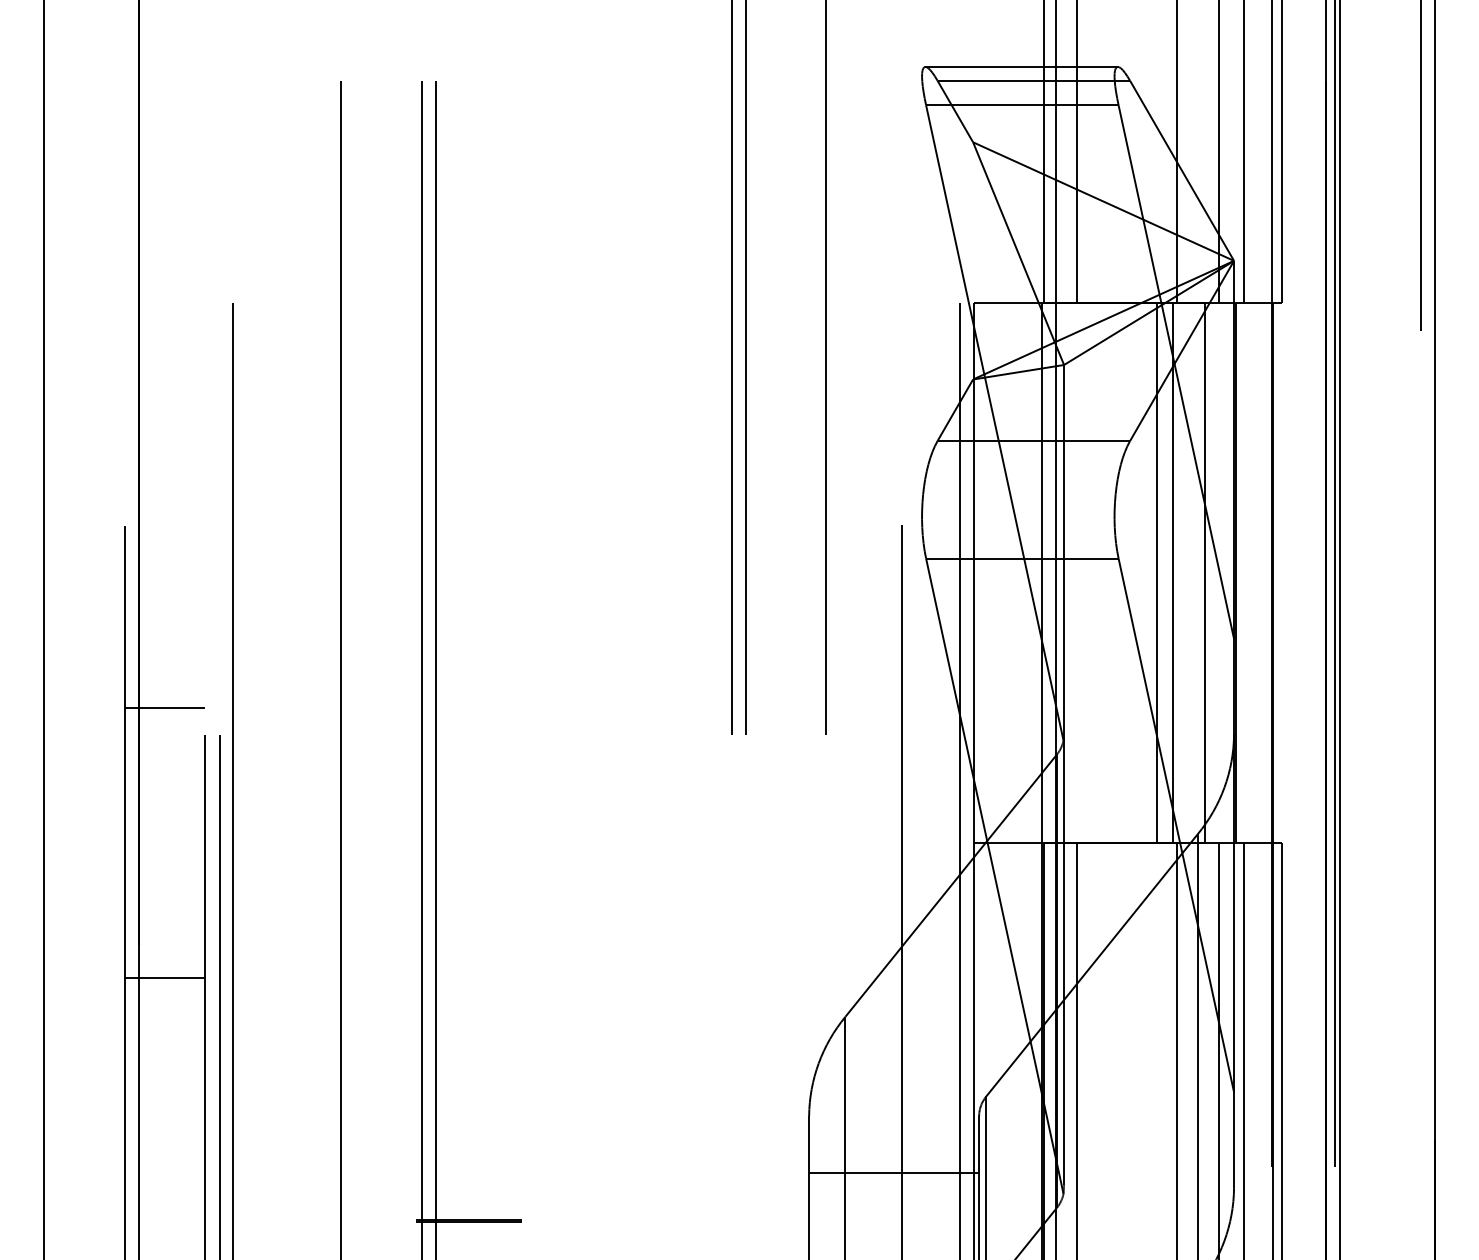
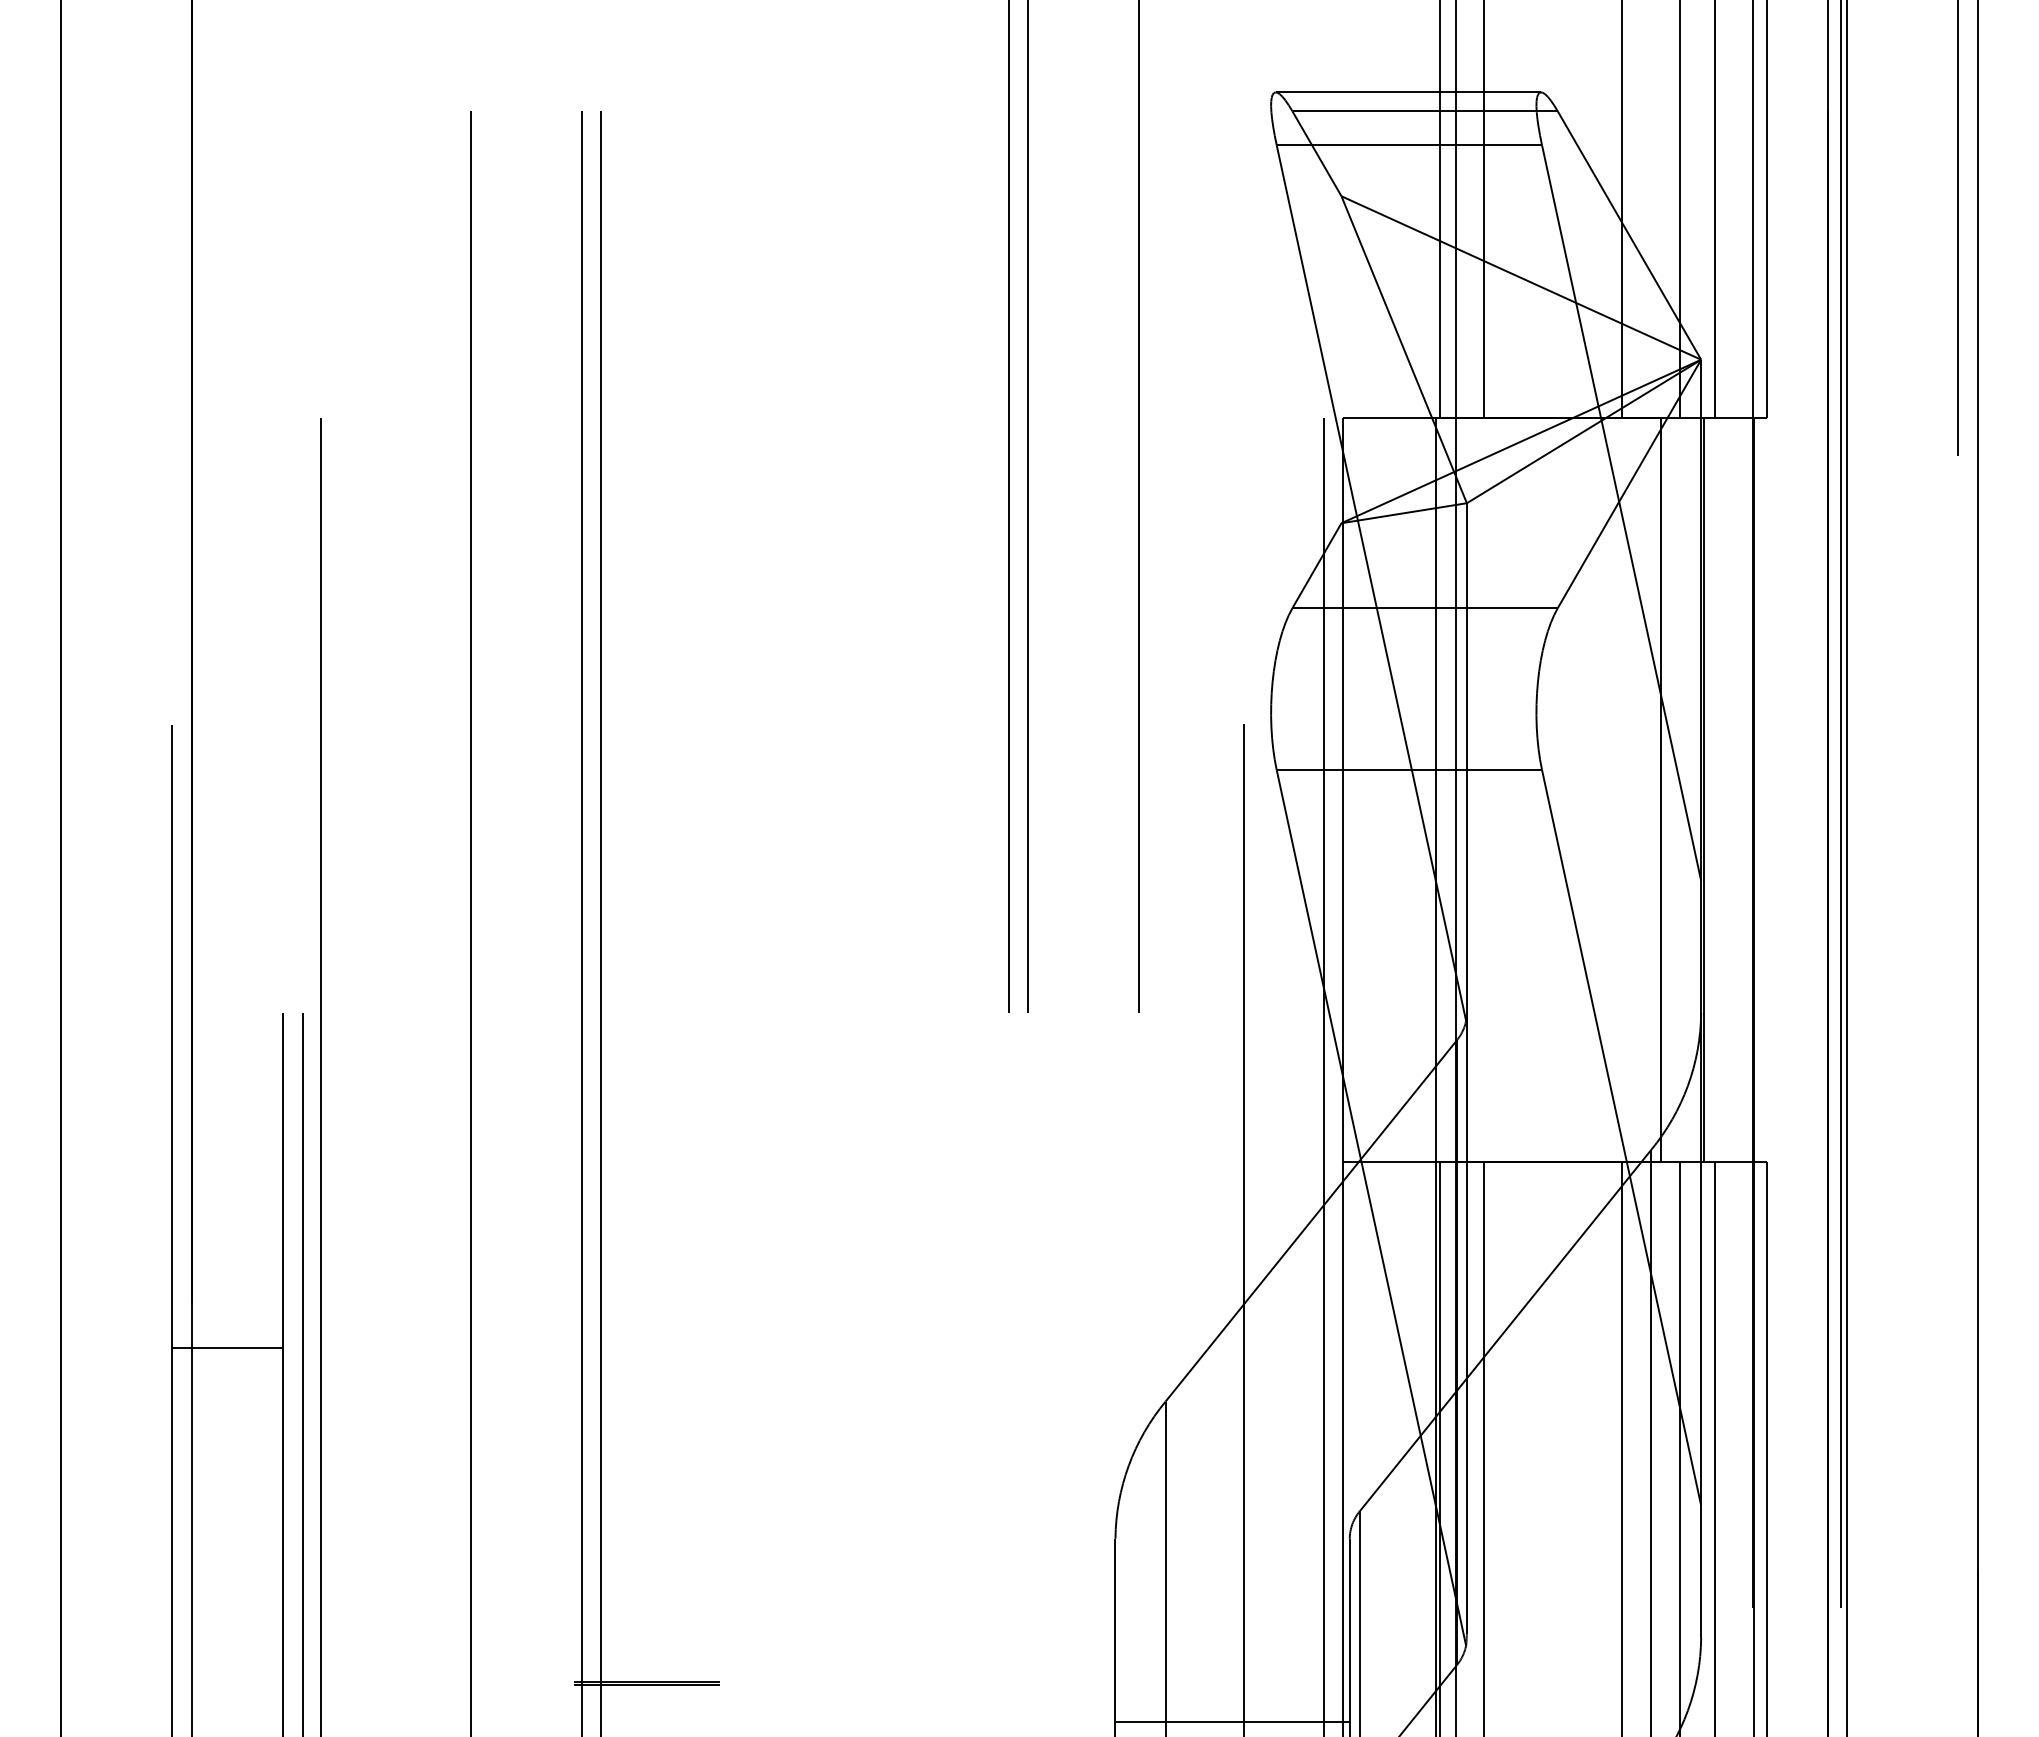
line: (1156, 573) -> (1594, 790), removed
line: (1172, 573) -> (1616, 790), removed
line: (164, 708) -> (227, 976), removed
line: (894, 1172) -> (1232, 1722), moved

